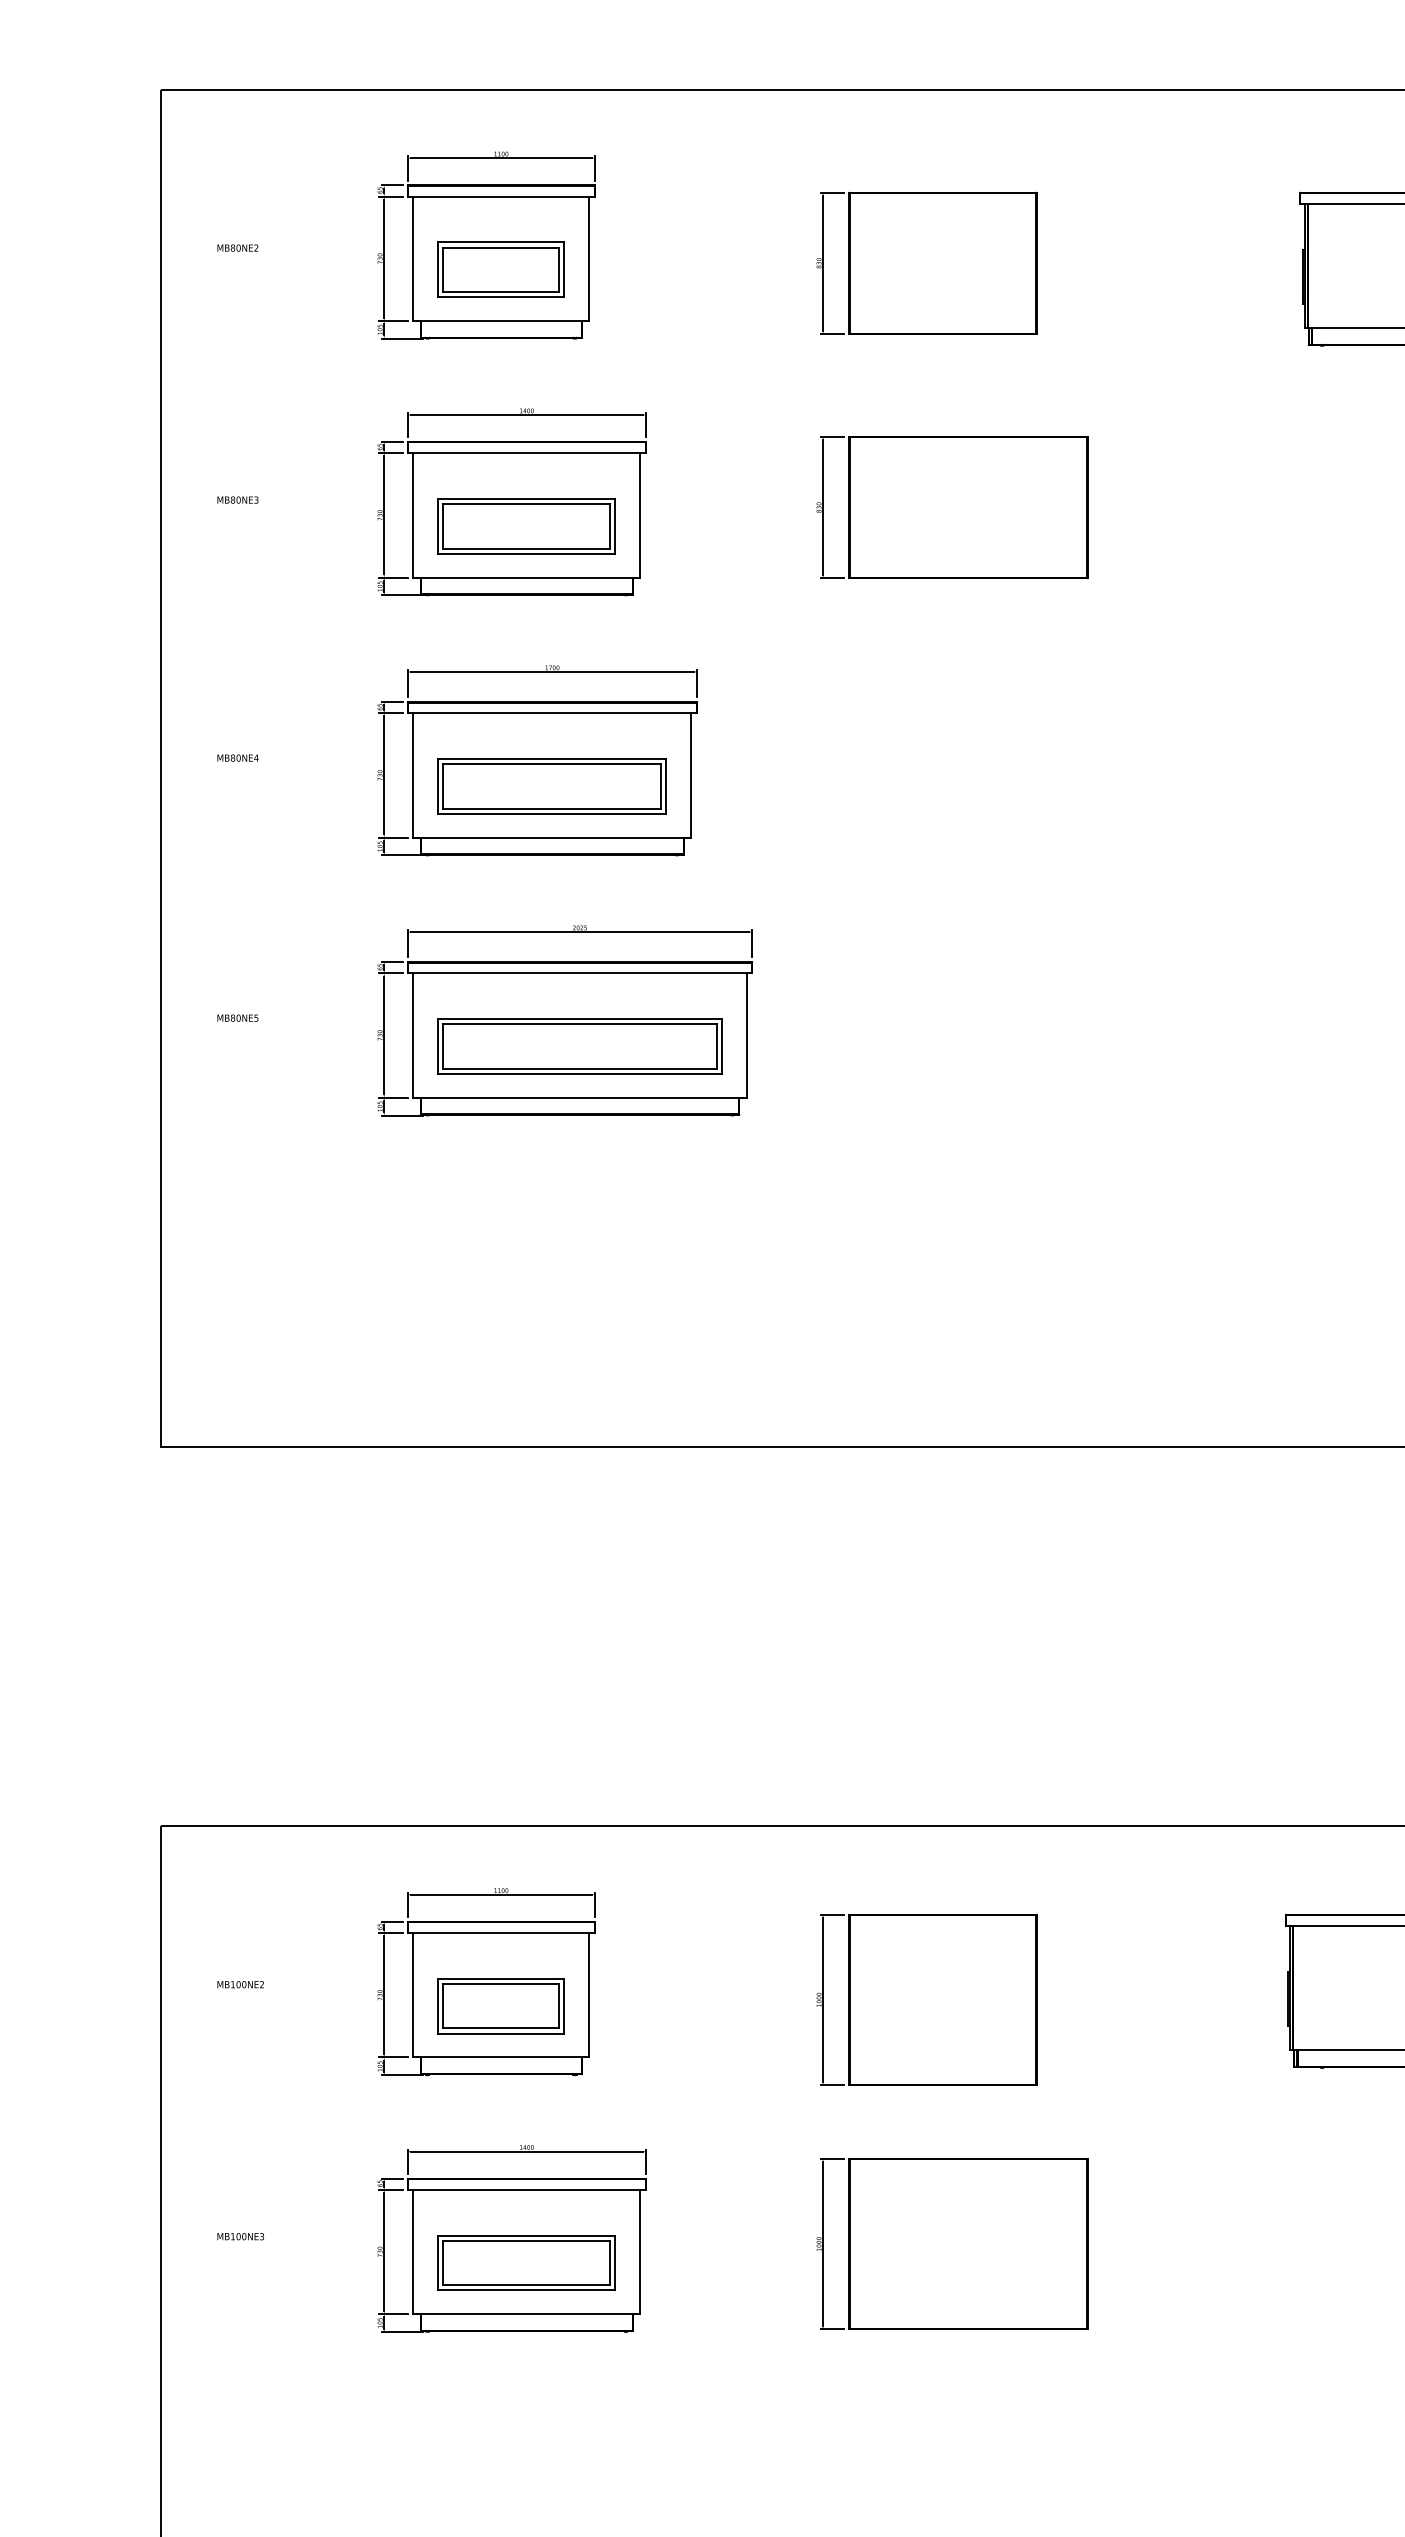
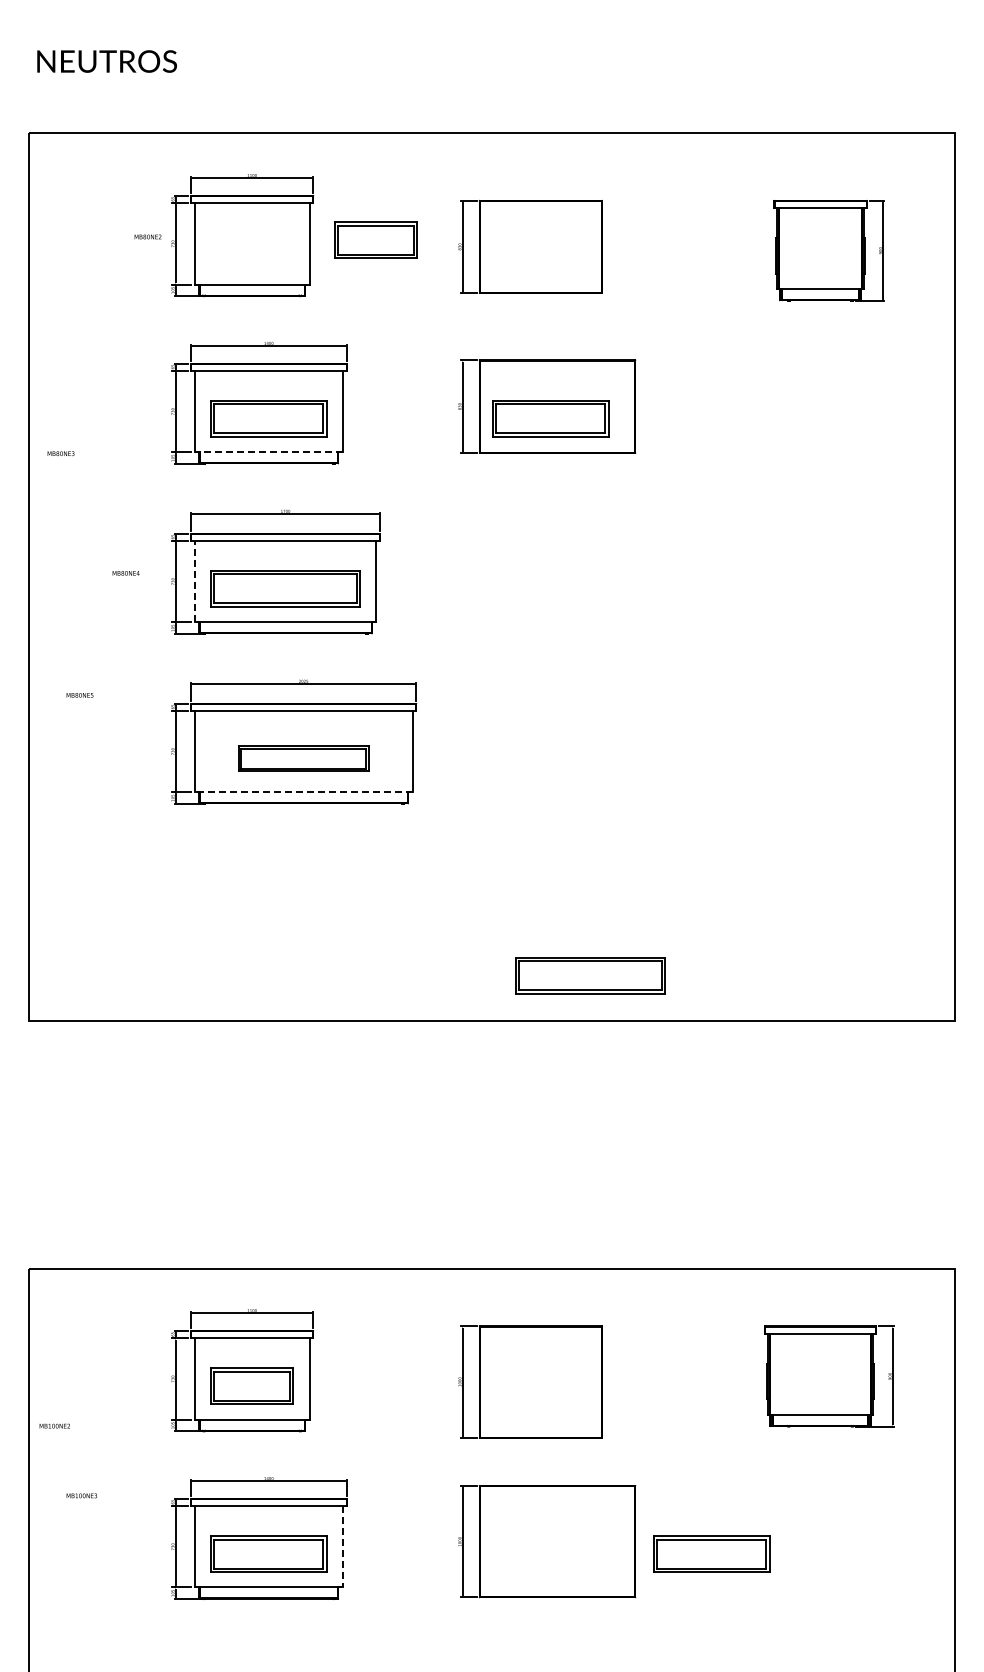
text: (237, 247) -> (147, 236), moved
part: (500, 268) -> (375, 239), moved
text: (237, 499) -> (60, 453), moved
part: (957, 525) -> (550, 418), added
line: (526, 577) -> (268, 452), solid -> dashed
text: (237, 758) -> (125, 573), moved
line: (413, 775) -> (194, 581), solid -> dashed
text: (237, 1018) -> (79, 695), moved
part: (579, 1045) -> (303, 758), size x0.7
line: (579, 1097) -> (303, 792), solid -> dashed
part: (1018, 1377) -> (590, 975), added
text: (240, 1983) -> (54, 1425), moved
text: (240, 2236) -> (81, 1495), moved
line: (640, 2251) -> (343, 1546), solid -> dashed
part: (1203, 2262) -> (711, 1553), added

